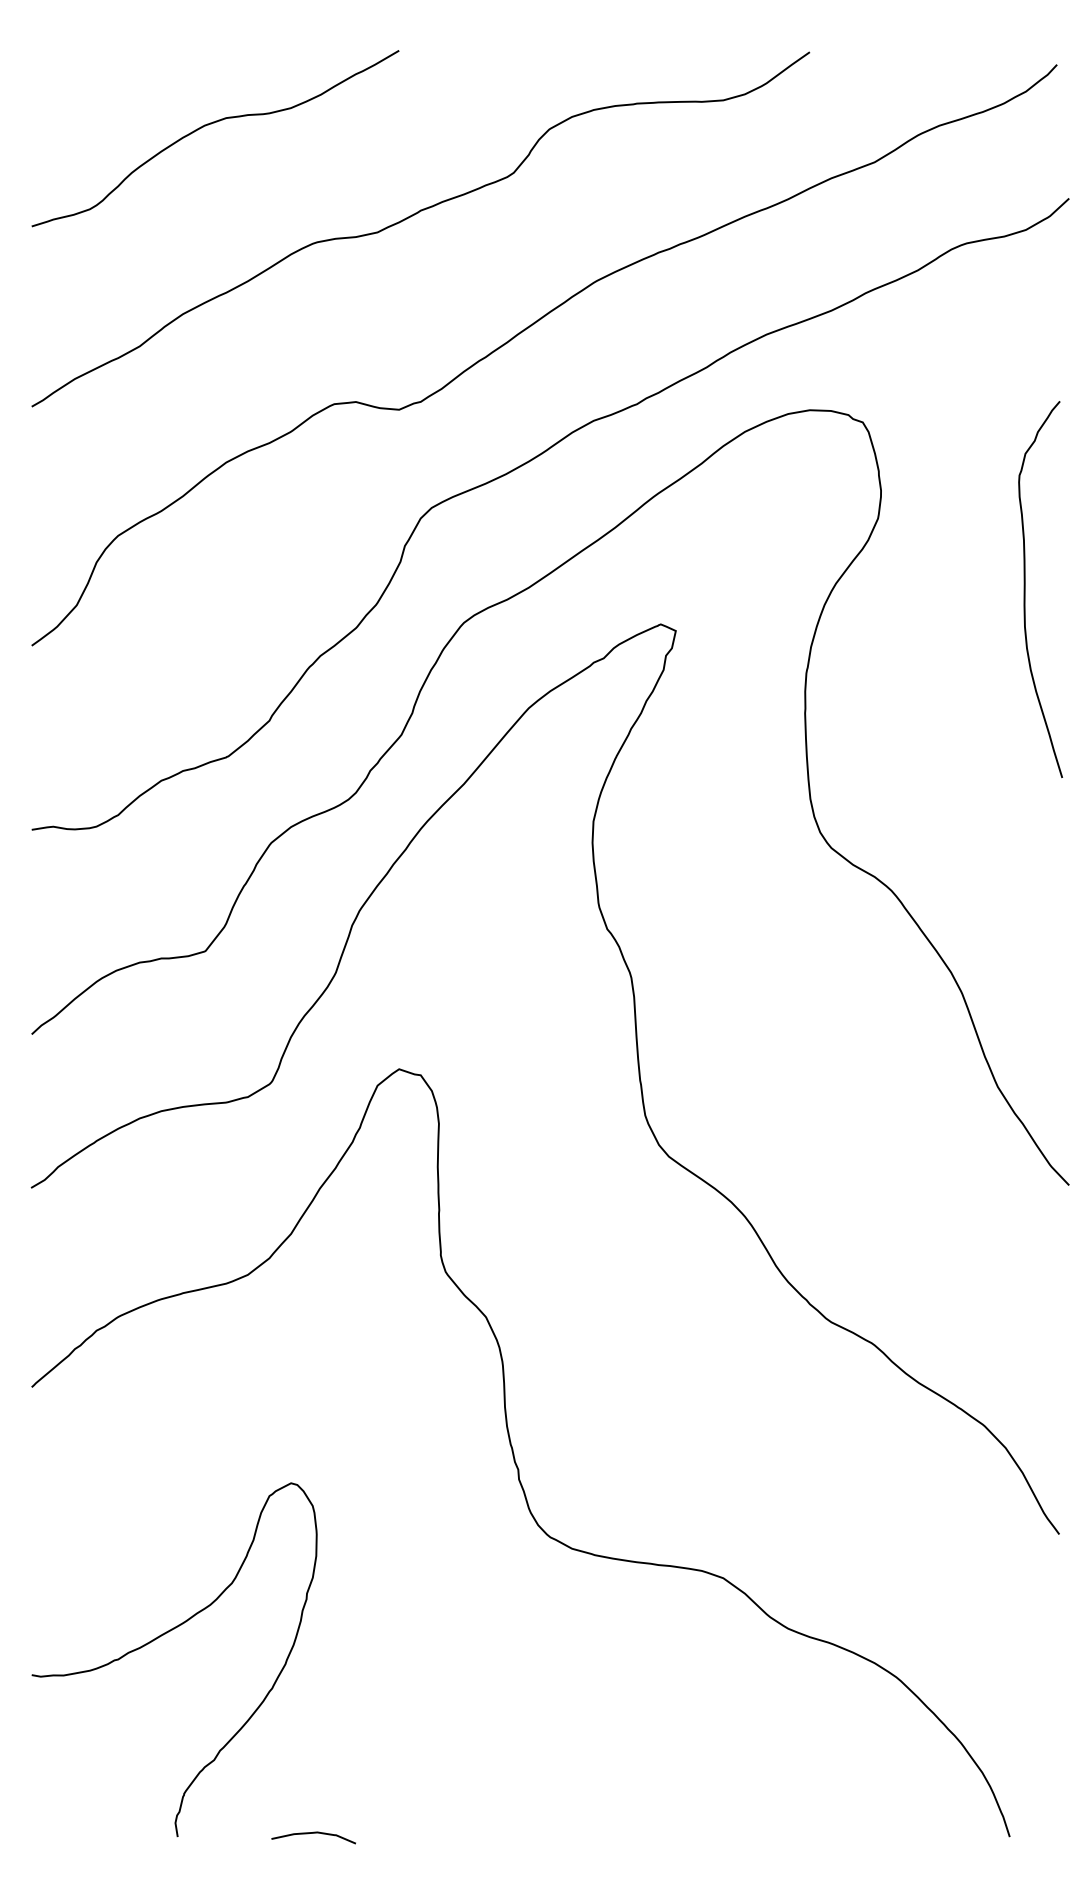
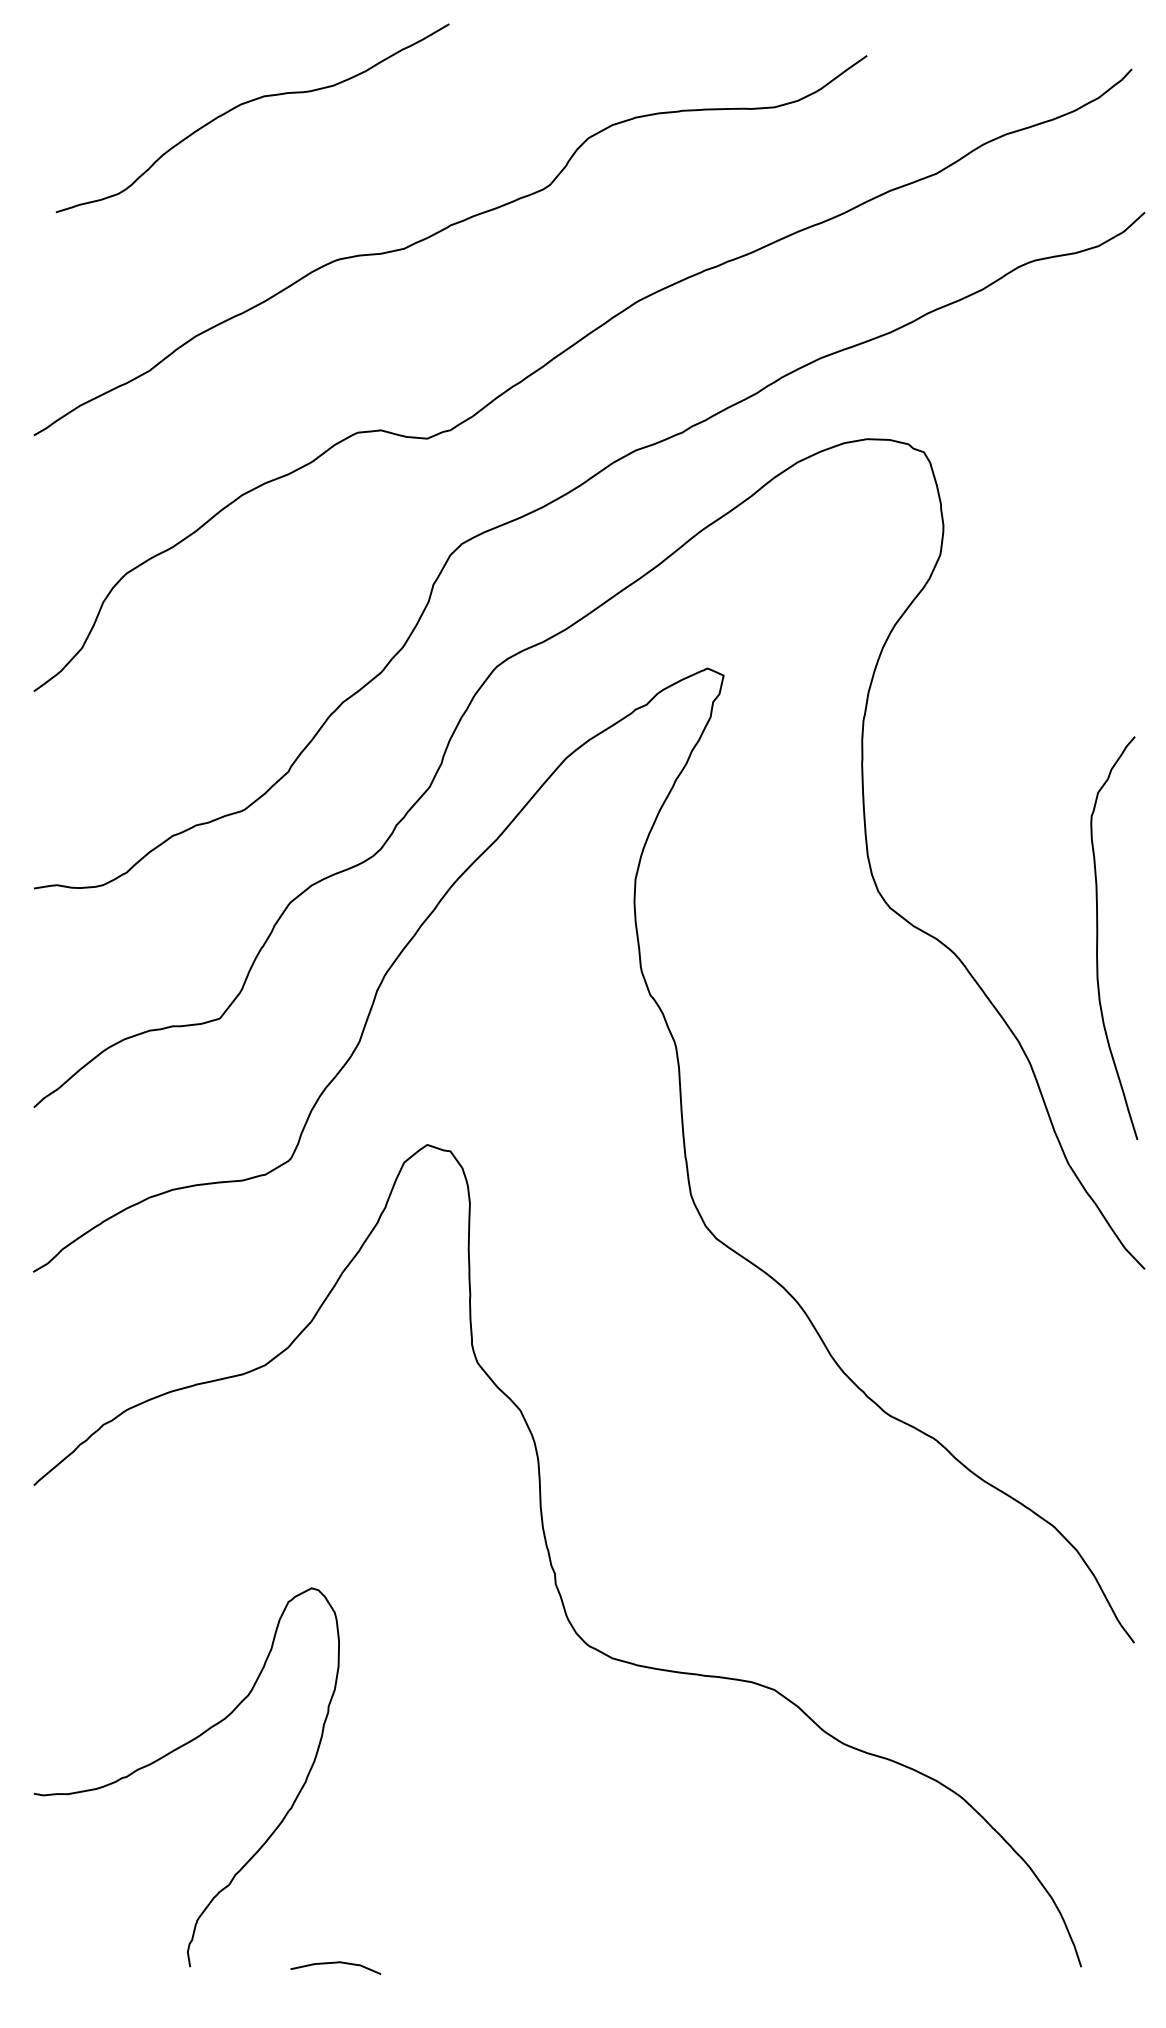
curve: (210, 124) -> (247, 103), moved
curve: (1025, 588) -> (1098, 937), moved

